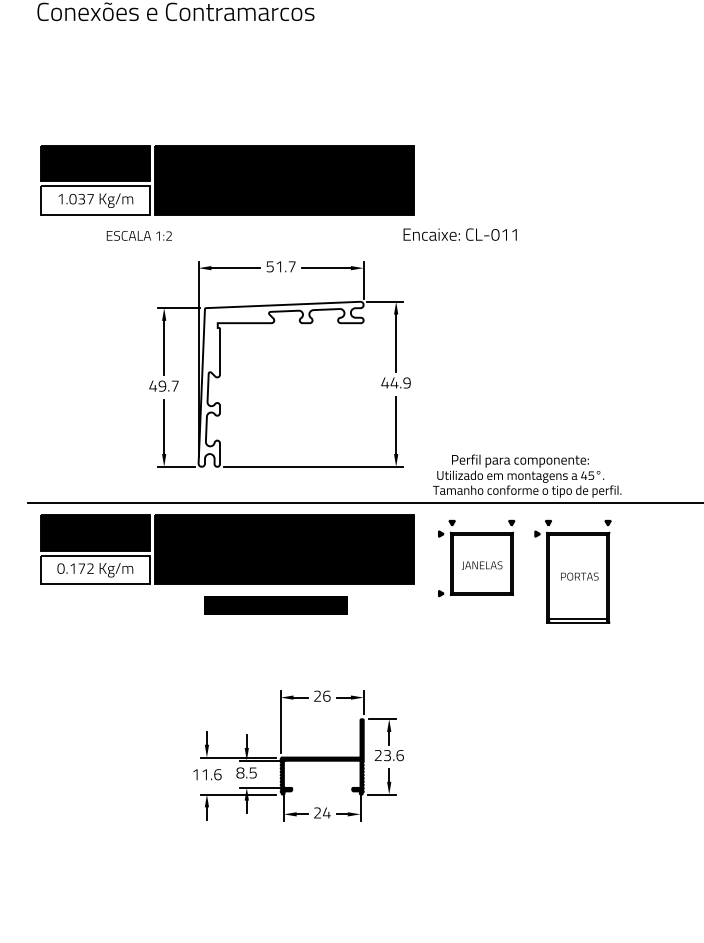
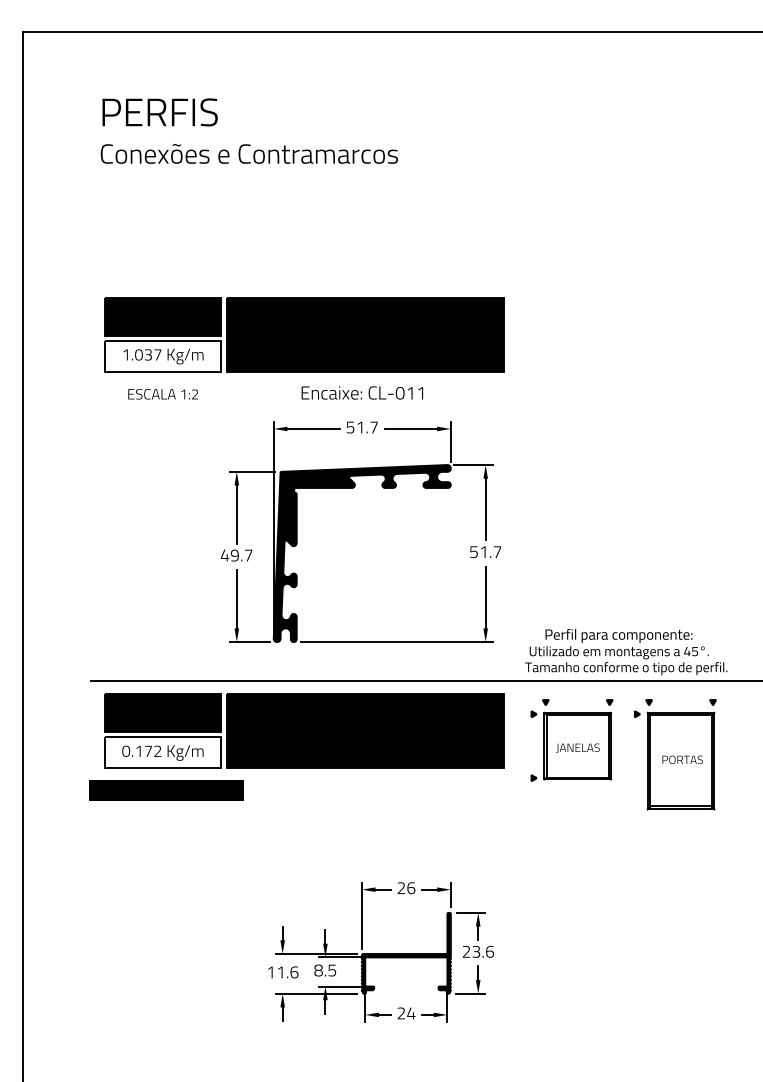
text: (459, 234) -> (361, 392), moved
text: (139, 236) -> (163, 394), moved
text: (395, 383) -> (485, 552), 44.9 -> 51.7
fill: (280, 384) -> (361, 553), added
text: (275, 605) -> (166, 790), moved

